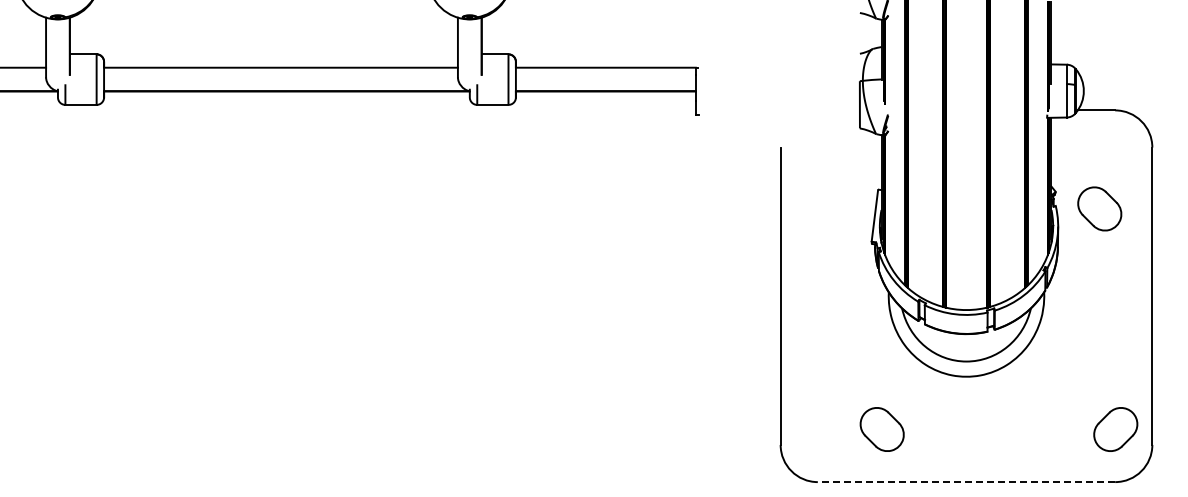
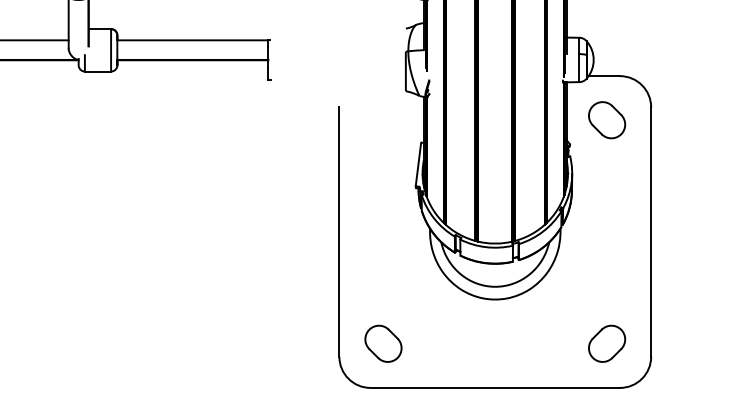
part: (1099, 208) -> (606, 119), moved
part: (881, 429) -> (382, 343), moved
part: (1115, 429) -> (606, 343), moved
line: (966, 482) -> (495, 388), dashed -> solid

